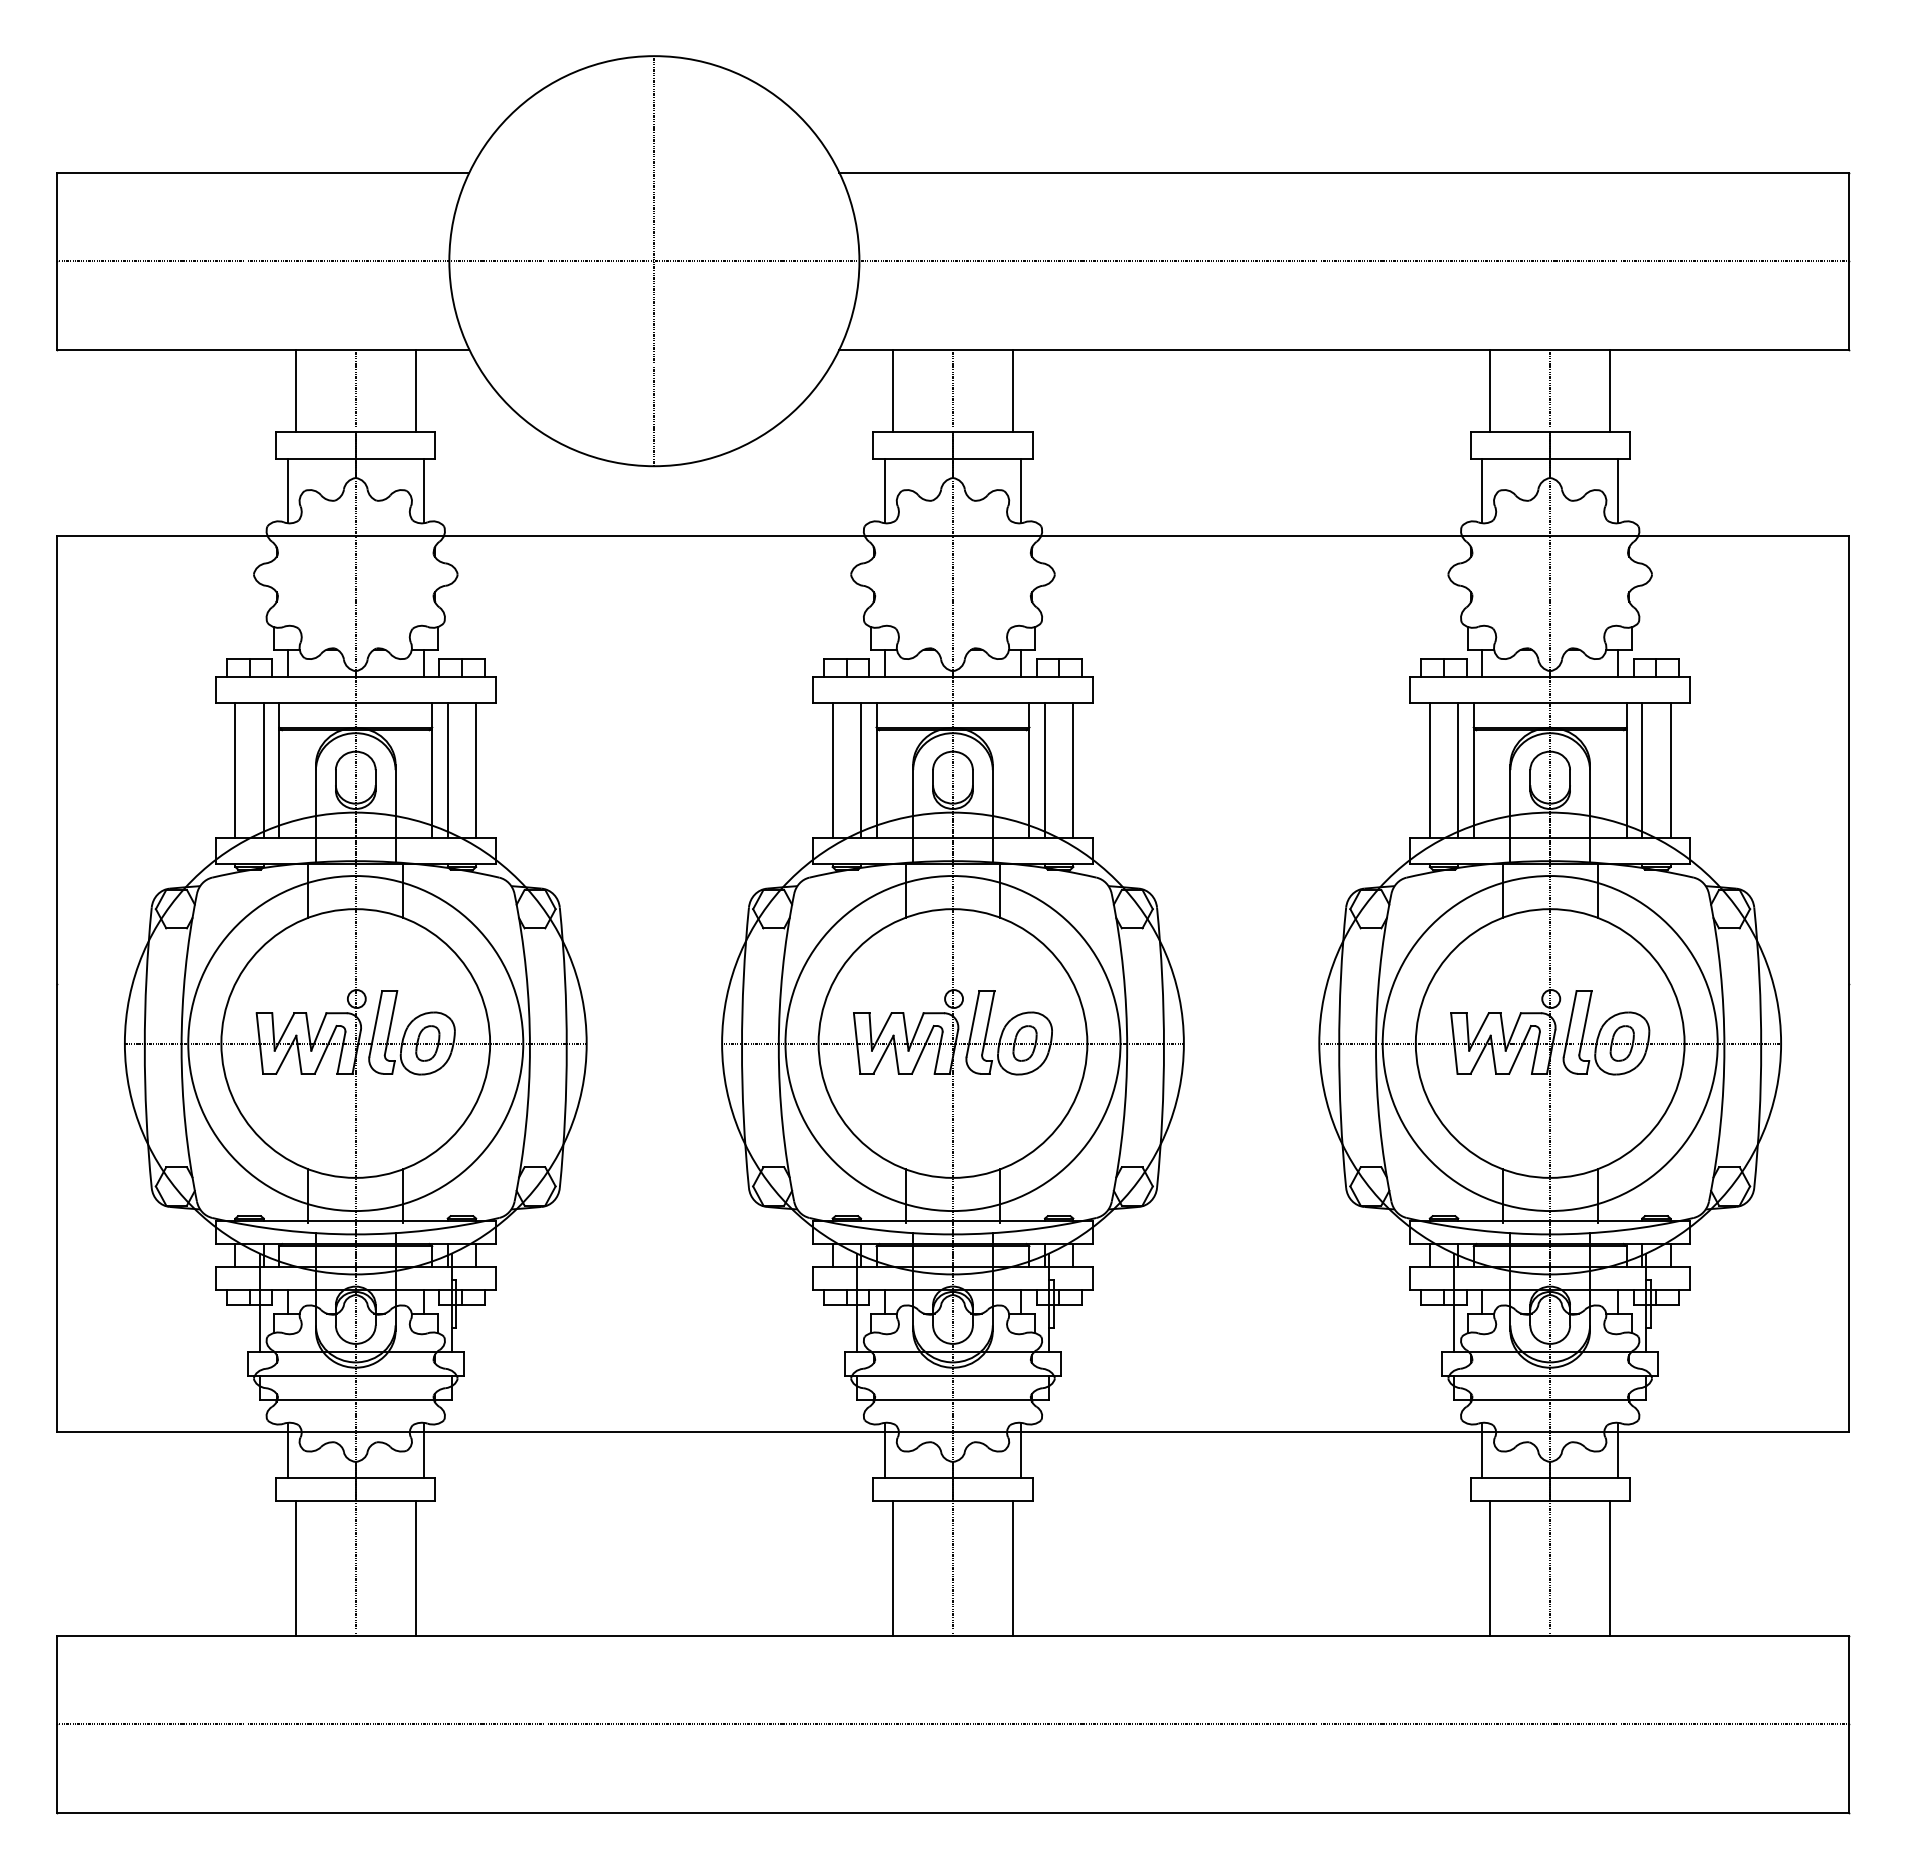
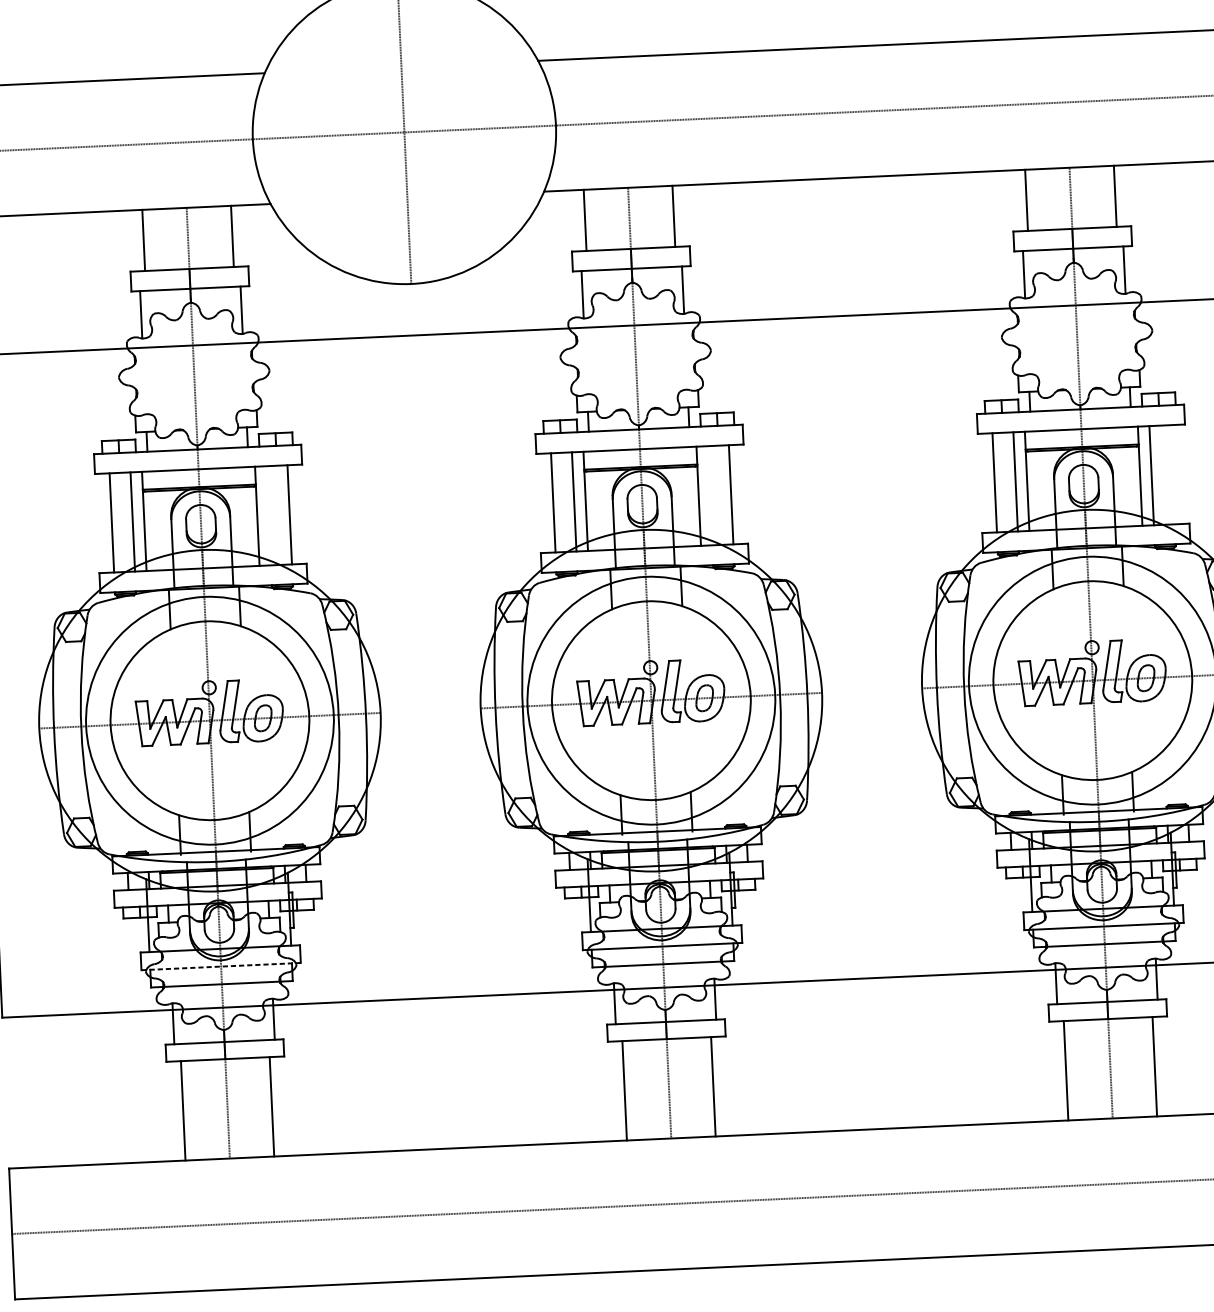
line: (447, 770) -> (268, 515), removed
line: (1045, 770) -> (710, 495), removed
line: (1670, 770) -> (1172, 474), removed
line: (355, 1376) -> (220, 966), solid -> dashed

